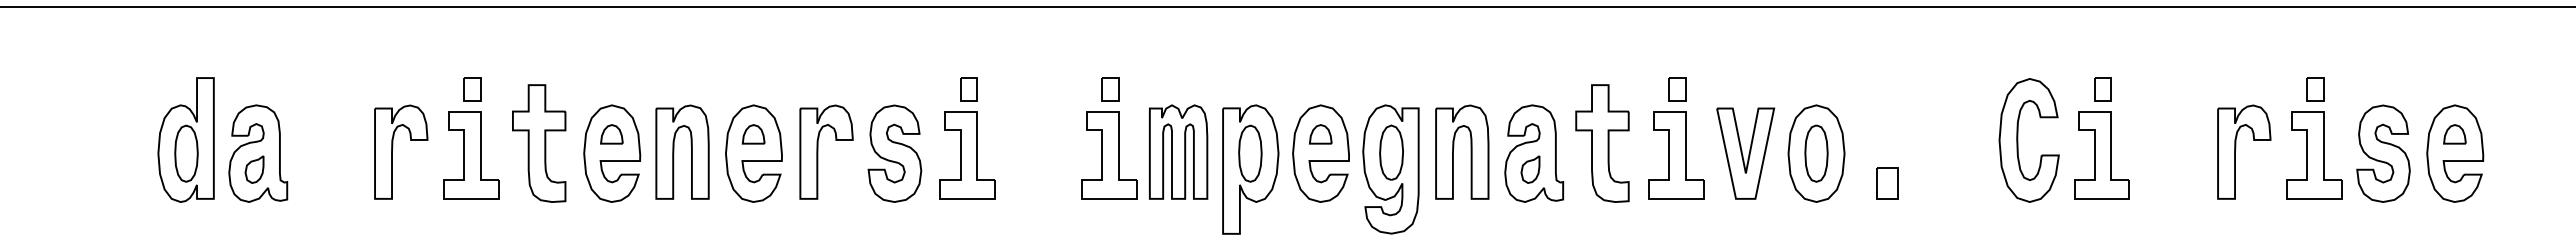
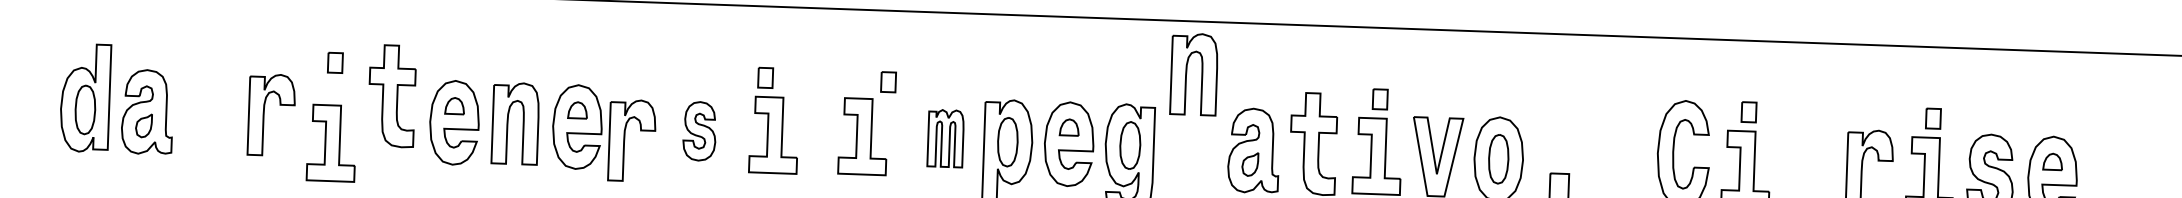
part: (539, 143) -> (392, 96), moved
part: (818, 151) -> (625, 139), moved
part: (1178, 151) -> (945, 138), size x0.7
part: (1470, 151) -> (1201, 74), moved
part: (894, 153) -> (699, 131), size x0.7
part: (471, 155) -> (331, 143), moved
part: (967, 155) -> (773, 135), moved
part: (1109, 155) -> (863, 136), moved

